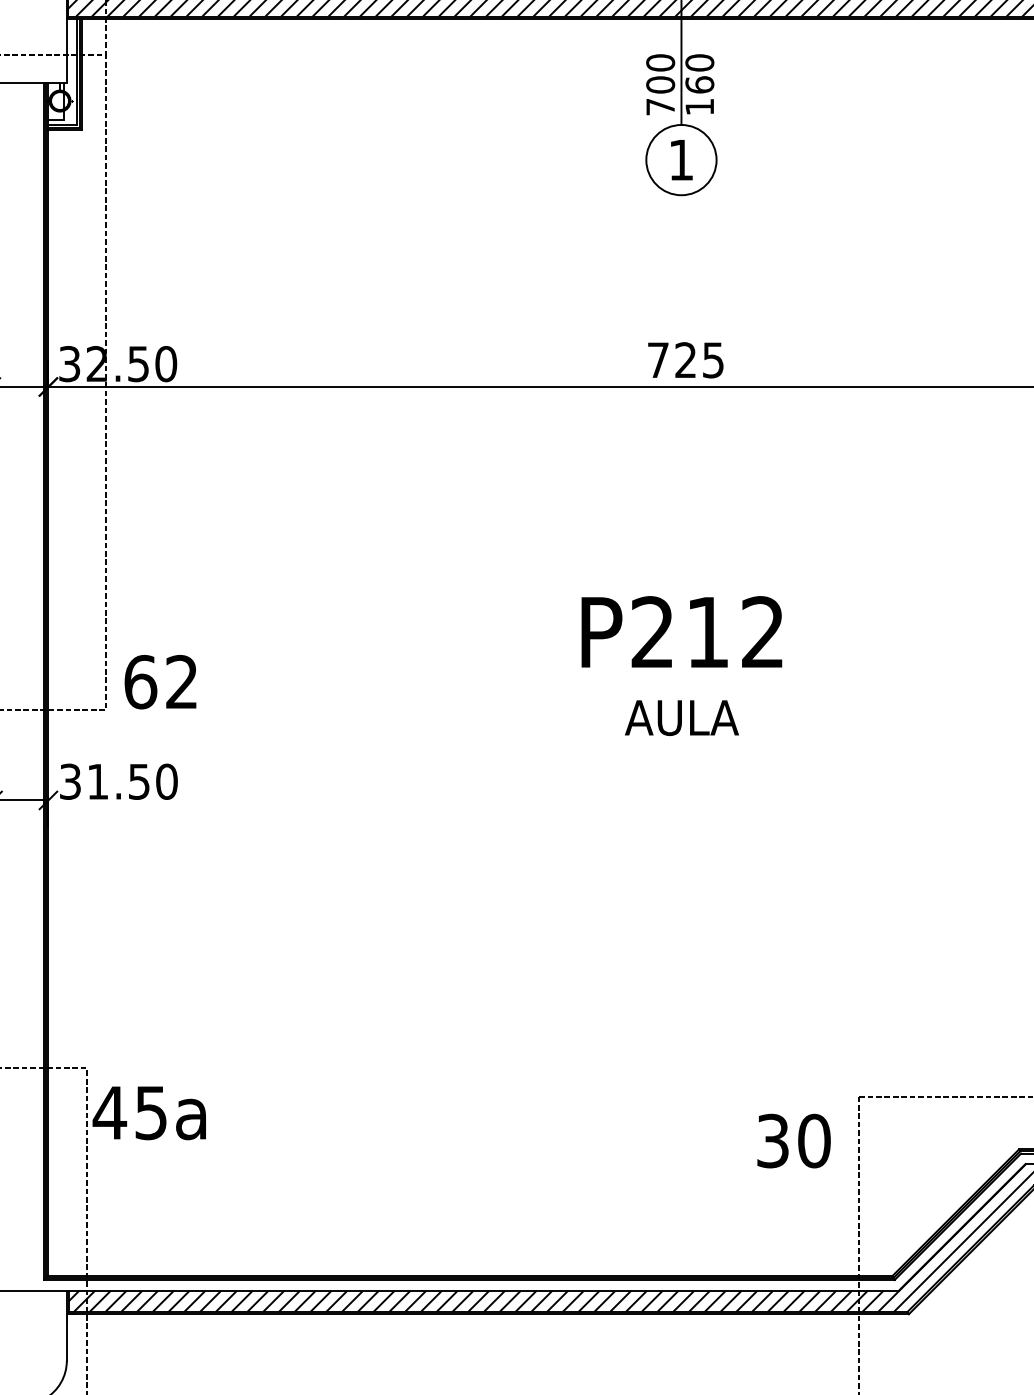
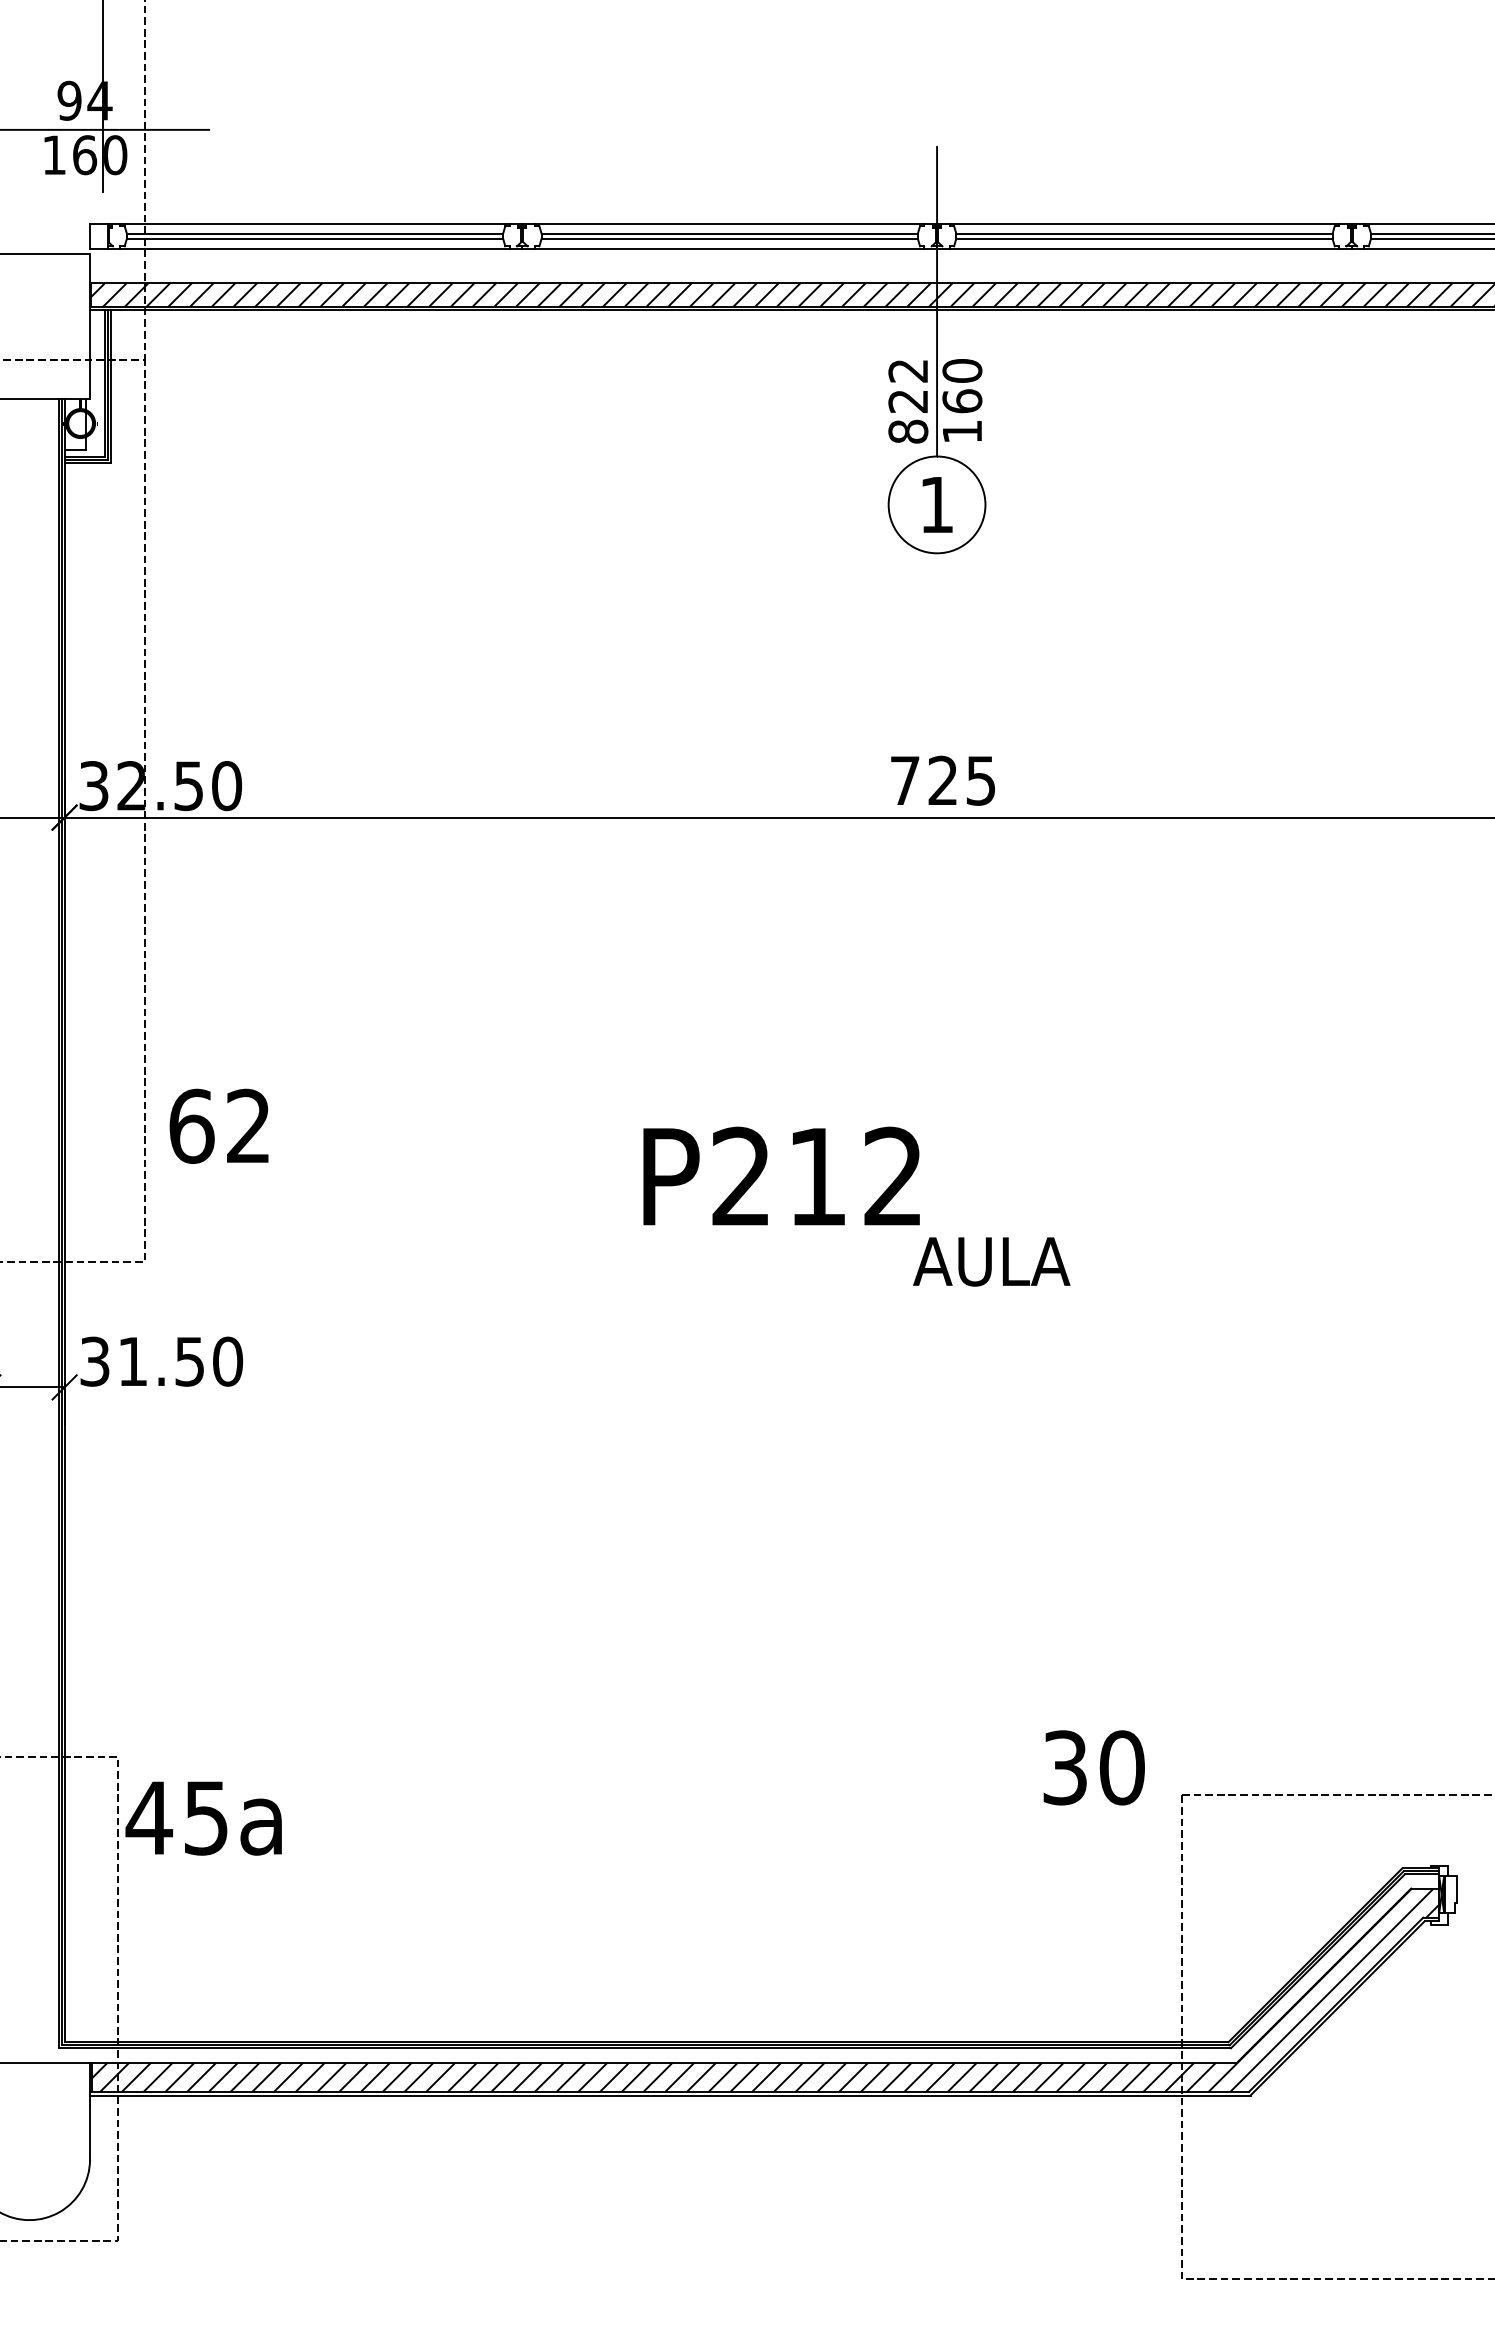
text: (660, 85) -> (908, 401), 700 -> 822
text: (681, 631) -> (781, 1175), moved
text: (160, 681) -> (218, 1125), moved
text: (681, 717) -> (991, 1261), moved
text: (793, 1140) -> (1093, 1767), moved

